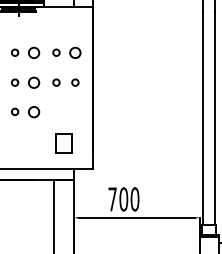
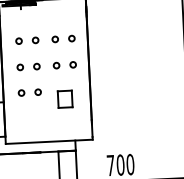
circle: (33, 52) -> (35, 40), size x0.62
circle: (75, 52) -> (71, 38), size x0.62
circle: (33, 82) -> (36, 66), size x0.62
circle: (33, 111) -> (37, 91), size x0.62
part: (63, 143) -> (64, 99), moved

